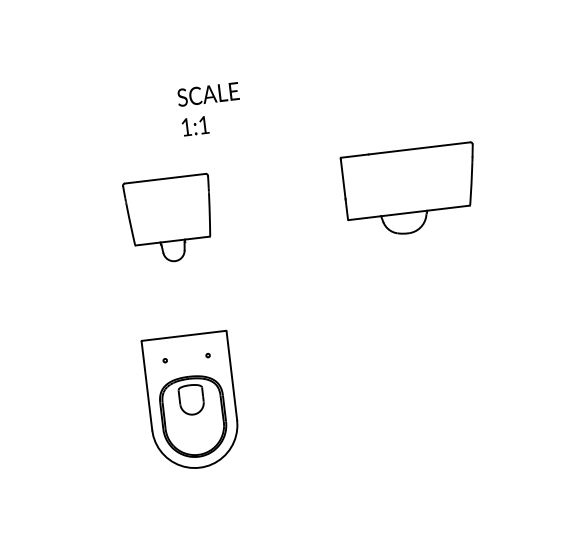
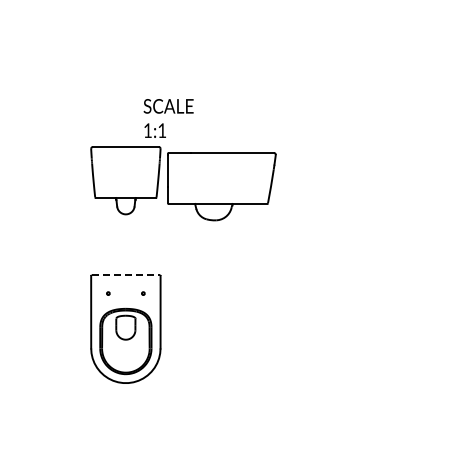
text: (209, 109) -> (168, 118), moved
part: (410, 190) -> (221, 186), moved
line: (184, 335) -> (126, 275), solid -> dashed

